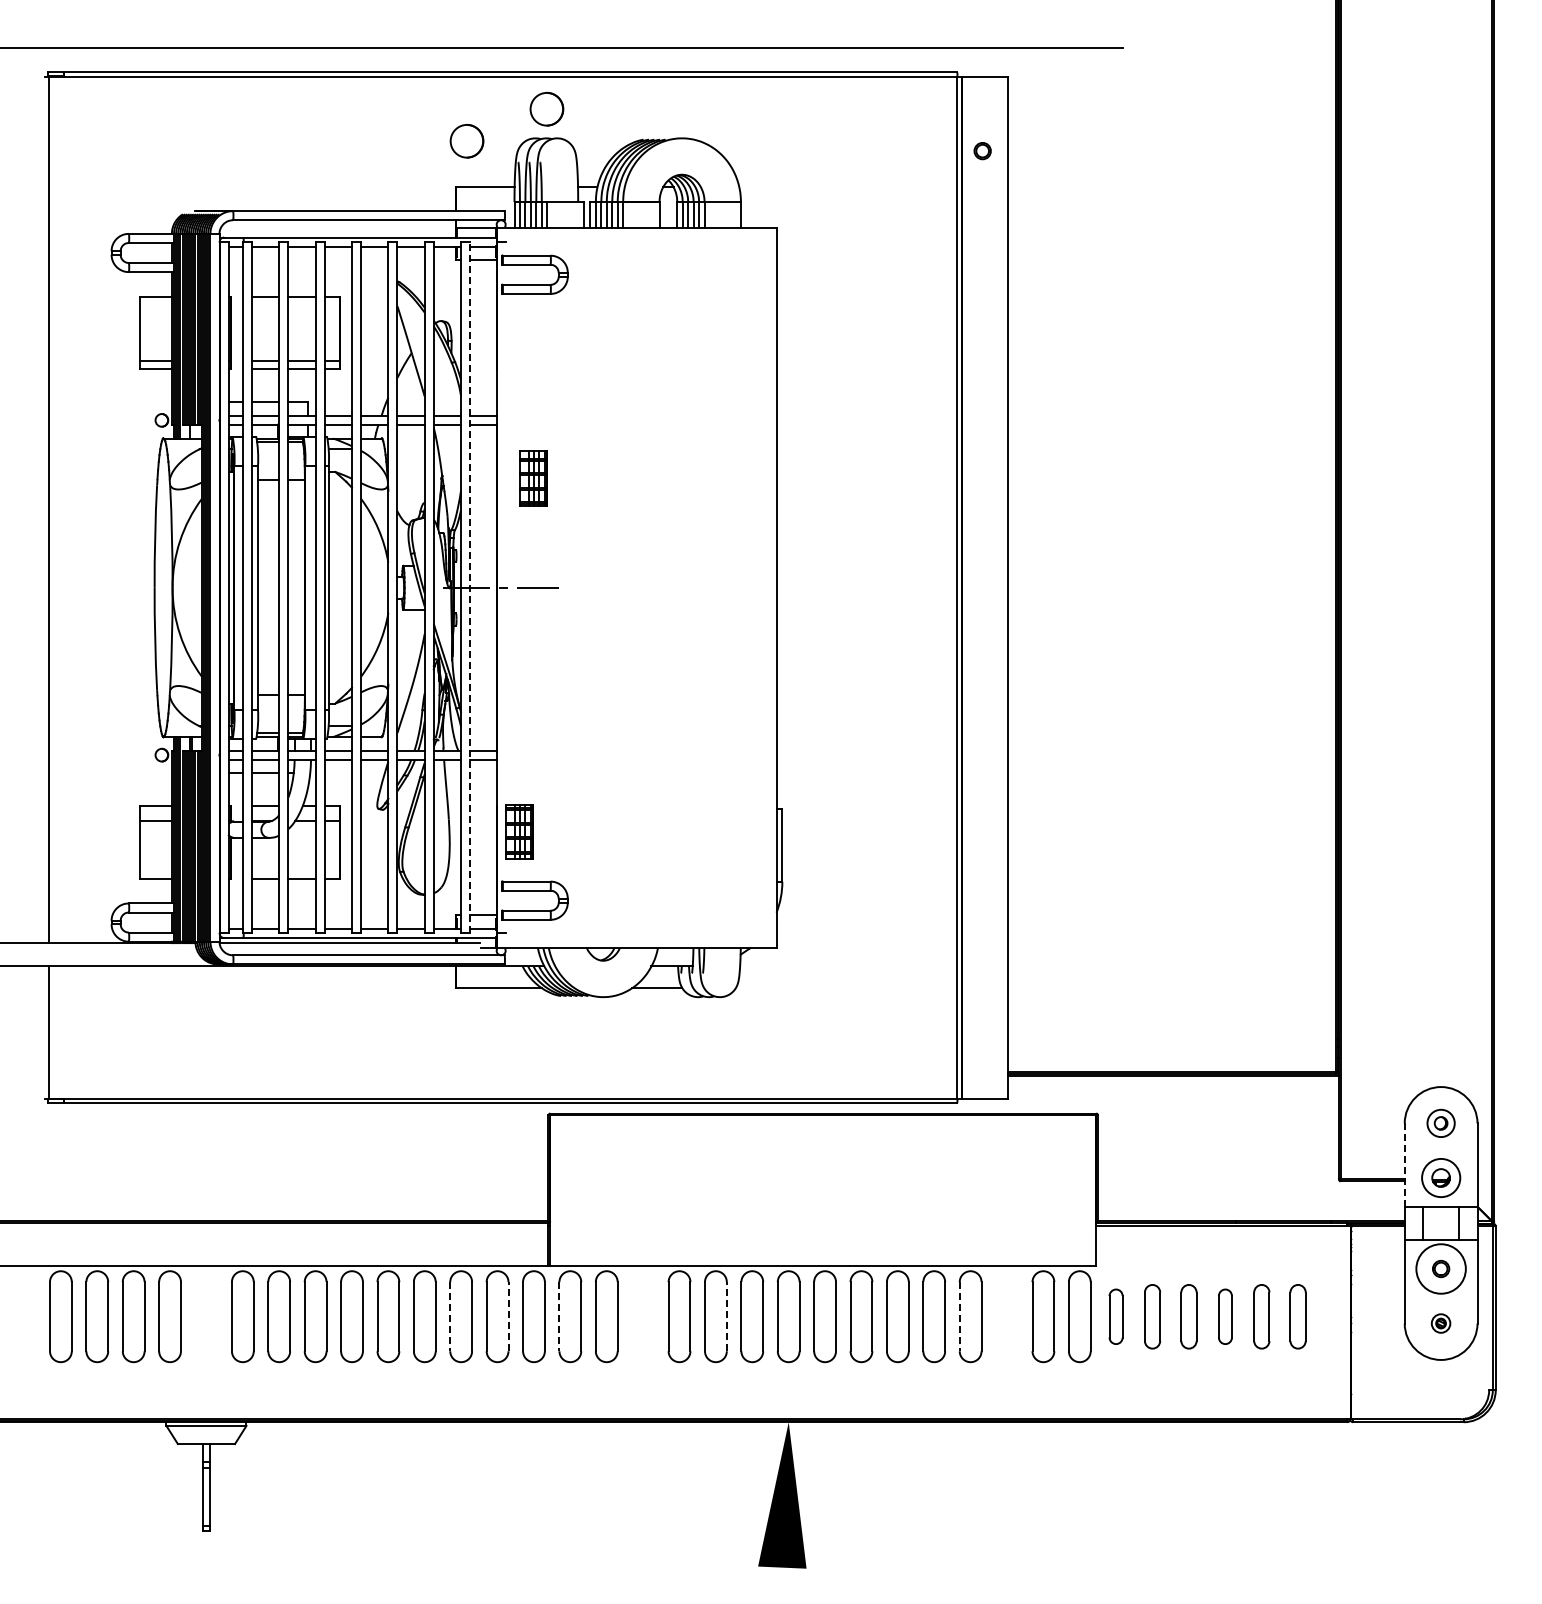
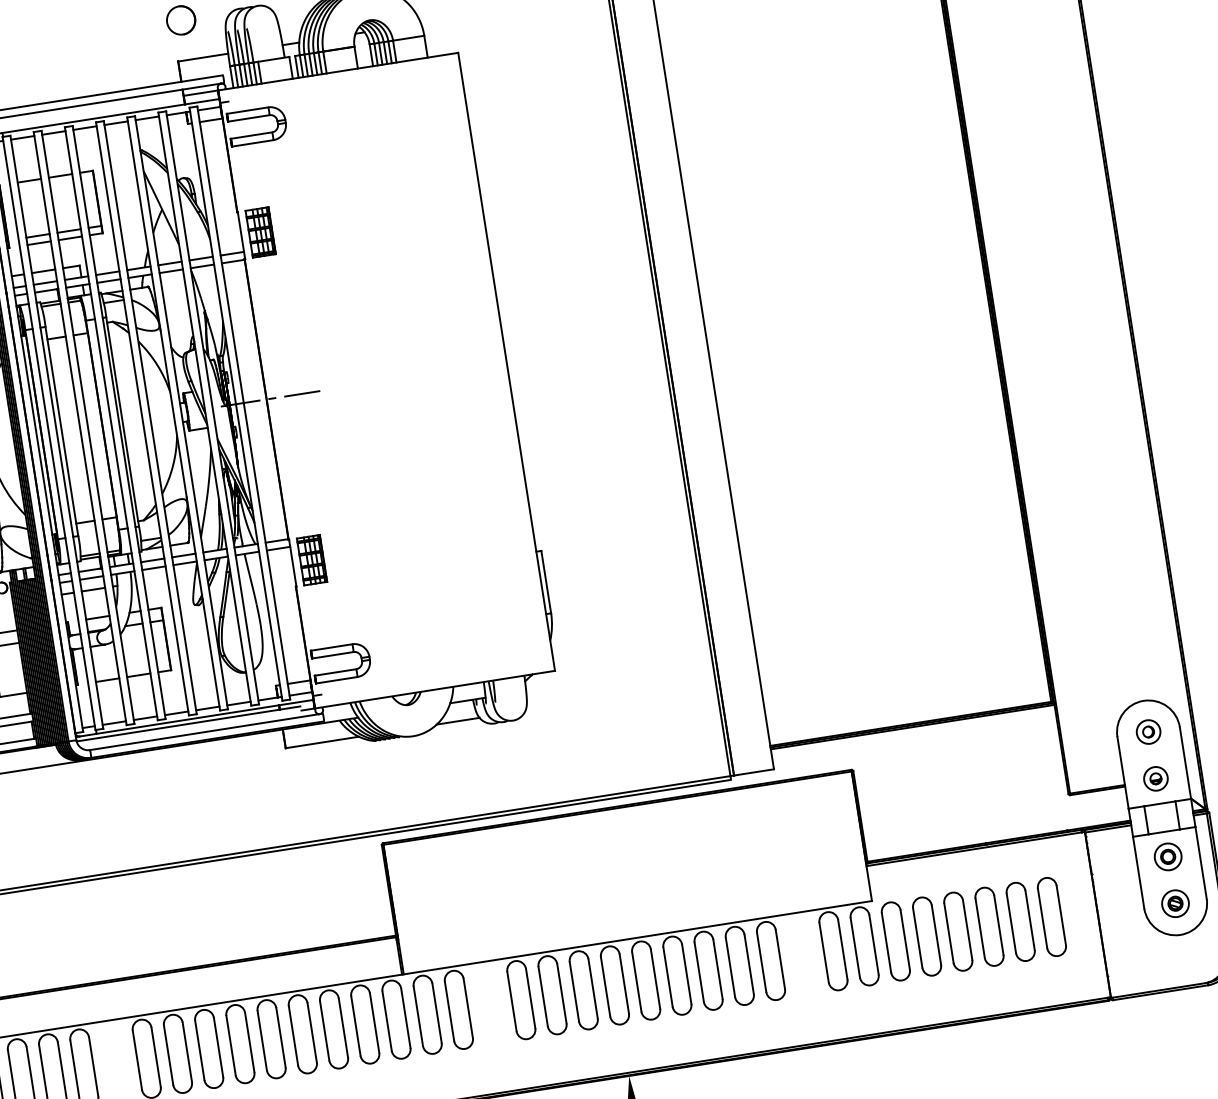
part: (533, 478) -> (260, 232), moved
line: (470, 587) -> (244, 402), dashed -> solid
part: (519, 831) -> (311, 559), moved
line: (1404, 1165) -> (1122, 773), dashed -> solid
part: (1440, 1177) -> (1155, 778), size x0.71
circle: (1440, 1268) -> (1167, 856), size x0.62
line: (450, 1316) -> (324, 1030), dashed -> solid
line: (508, 1316) -> (374, 1022), dashed -> solid
line: (559, 1316) -> (418, 1016), dashed -> solid
line: (726, 1316) -> (561, 993), dashed -> solid
line: (959, 1316) -> (761, 962), dashed -> solid
part: (1115, 1316) -> (895, 941), size x1.67
part: (1152, 1316) -> (926, 936), size x1.43
part: (1188, 1316) -> (957, 931), size x1.43
part: (1225, 1316) -> (989, 926), size x1.67
part: (1261, 1316) -> (1020, 921), size x1.43
part: (1297, 1316) -> (1051, 916), size x1.43
part: (1440, 1323) -> (1174, 903), size x1.67

